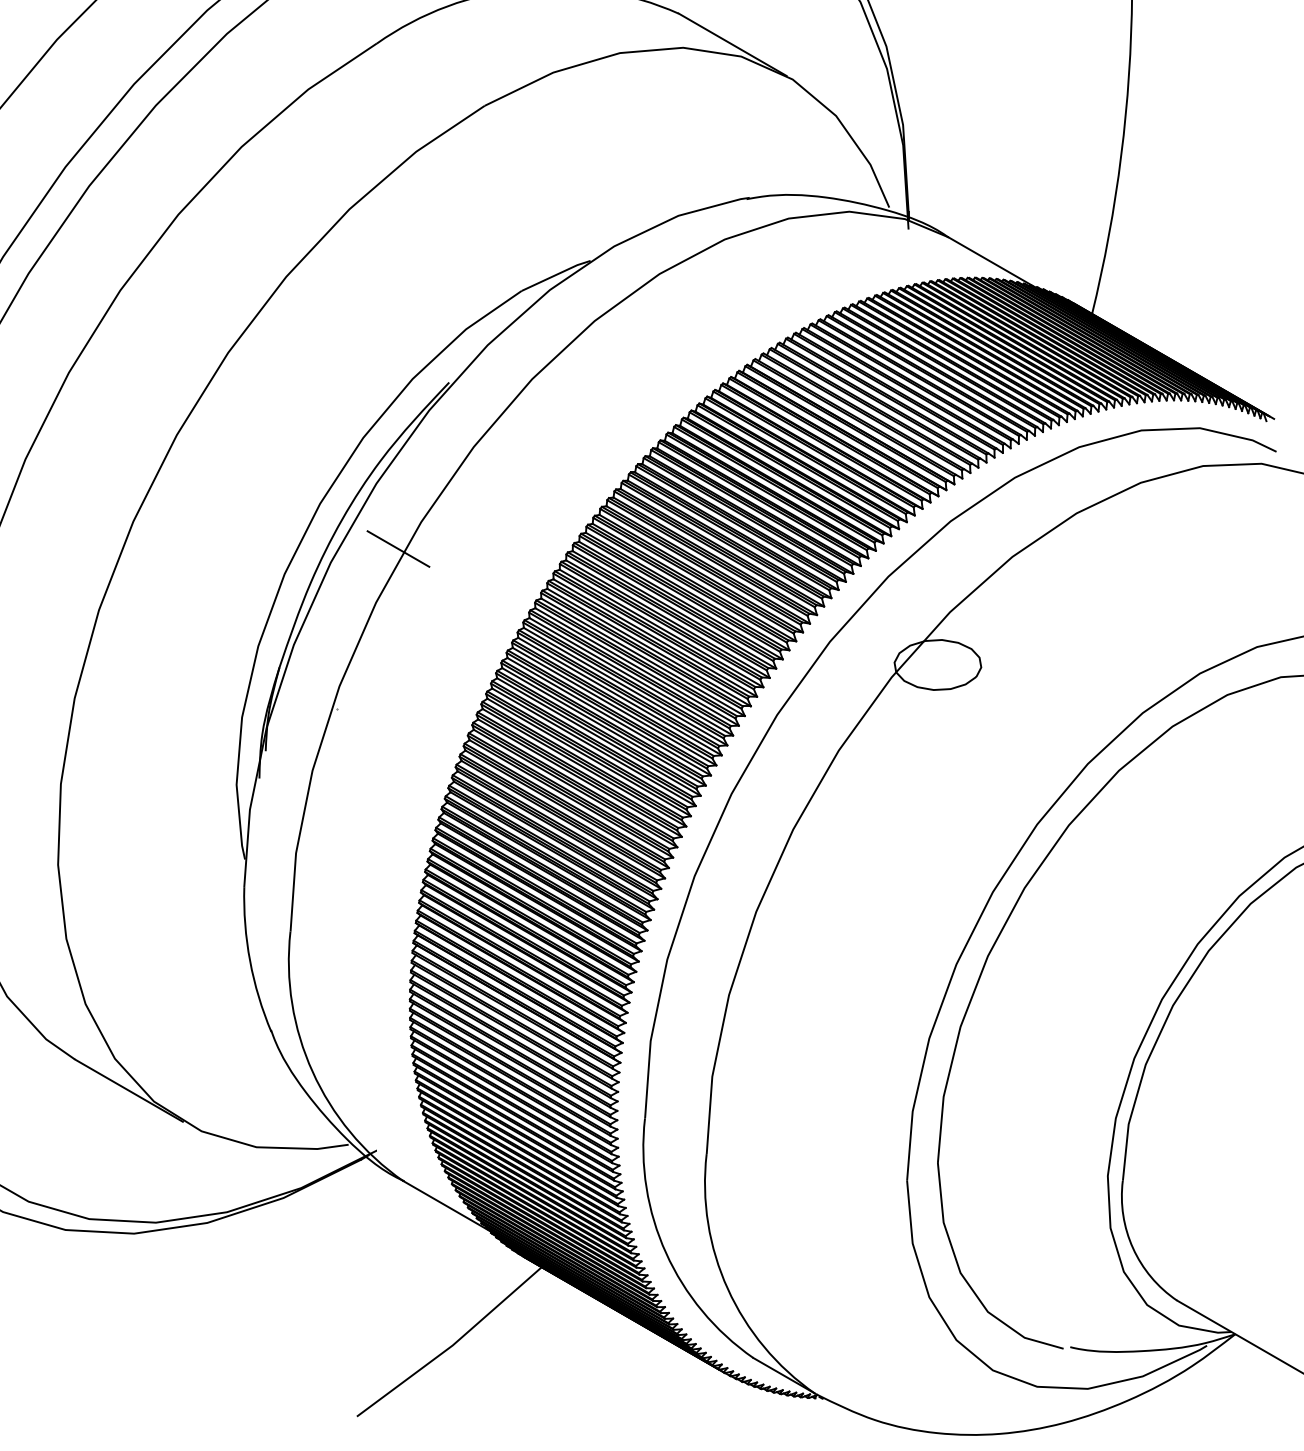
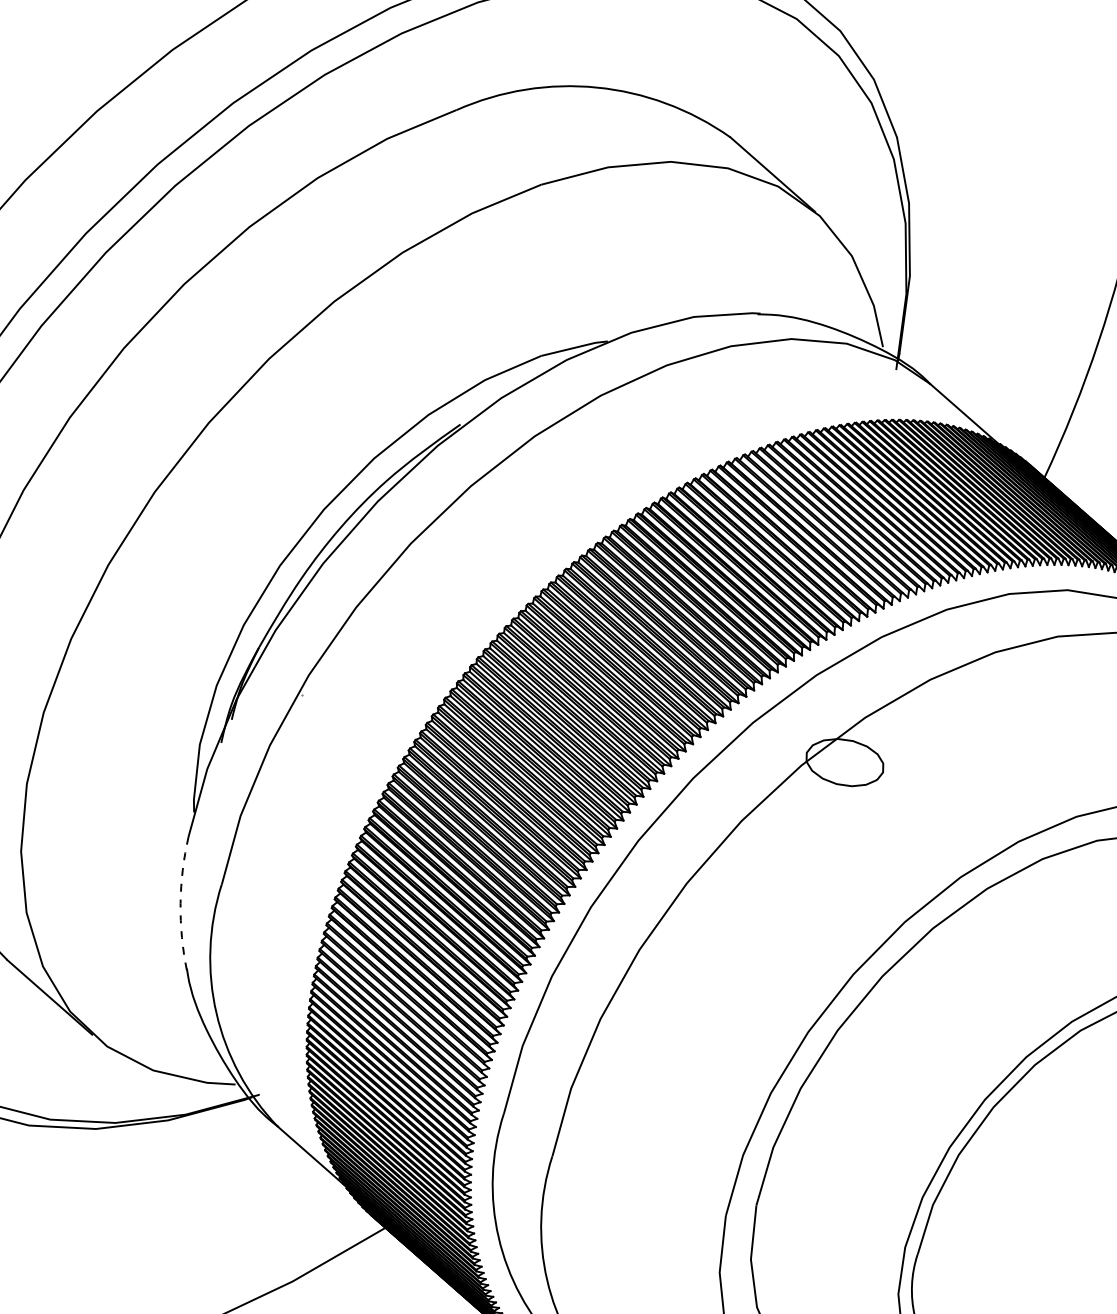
line: (398, 548) -> (385, 563), removed
arc: (250, 961) -> (180, 904), solid -> dashed

